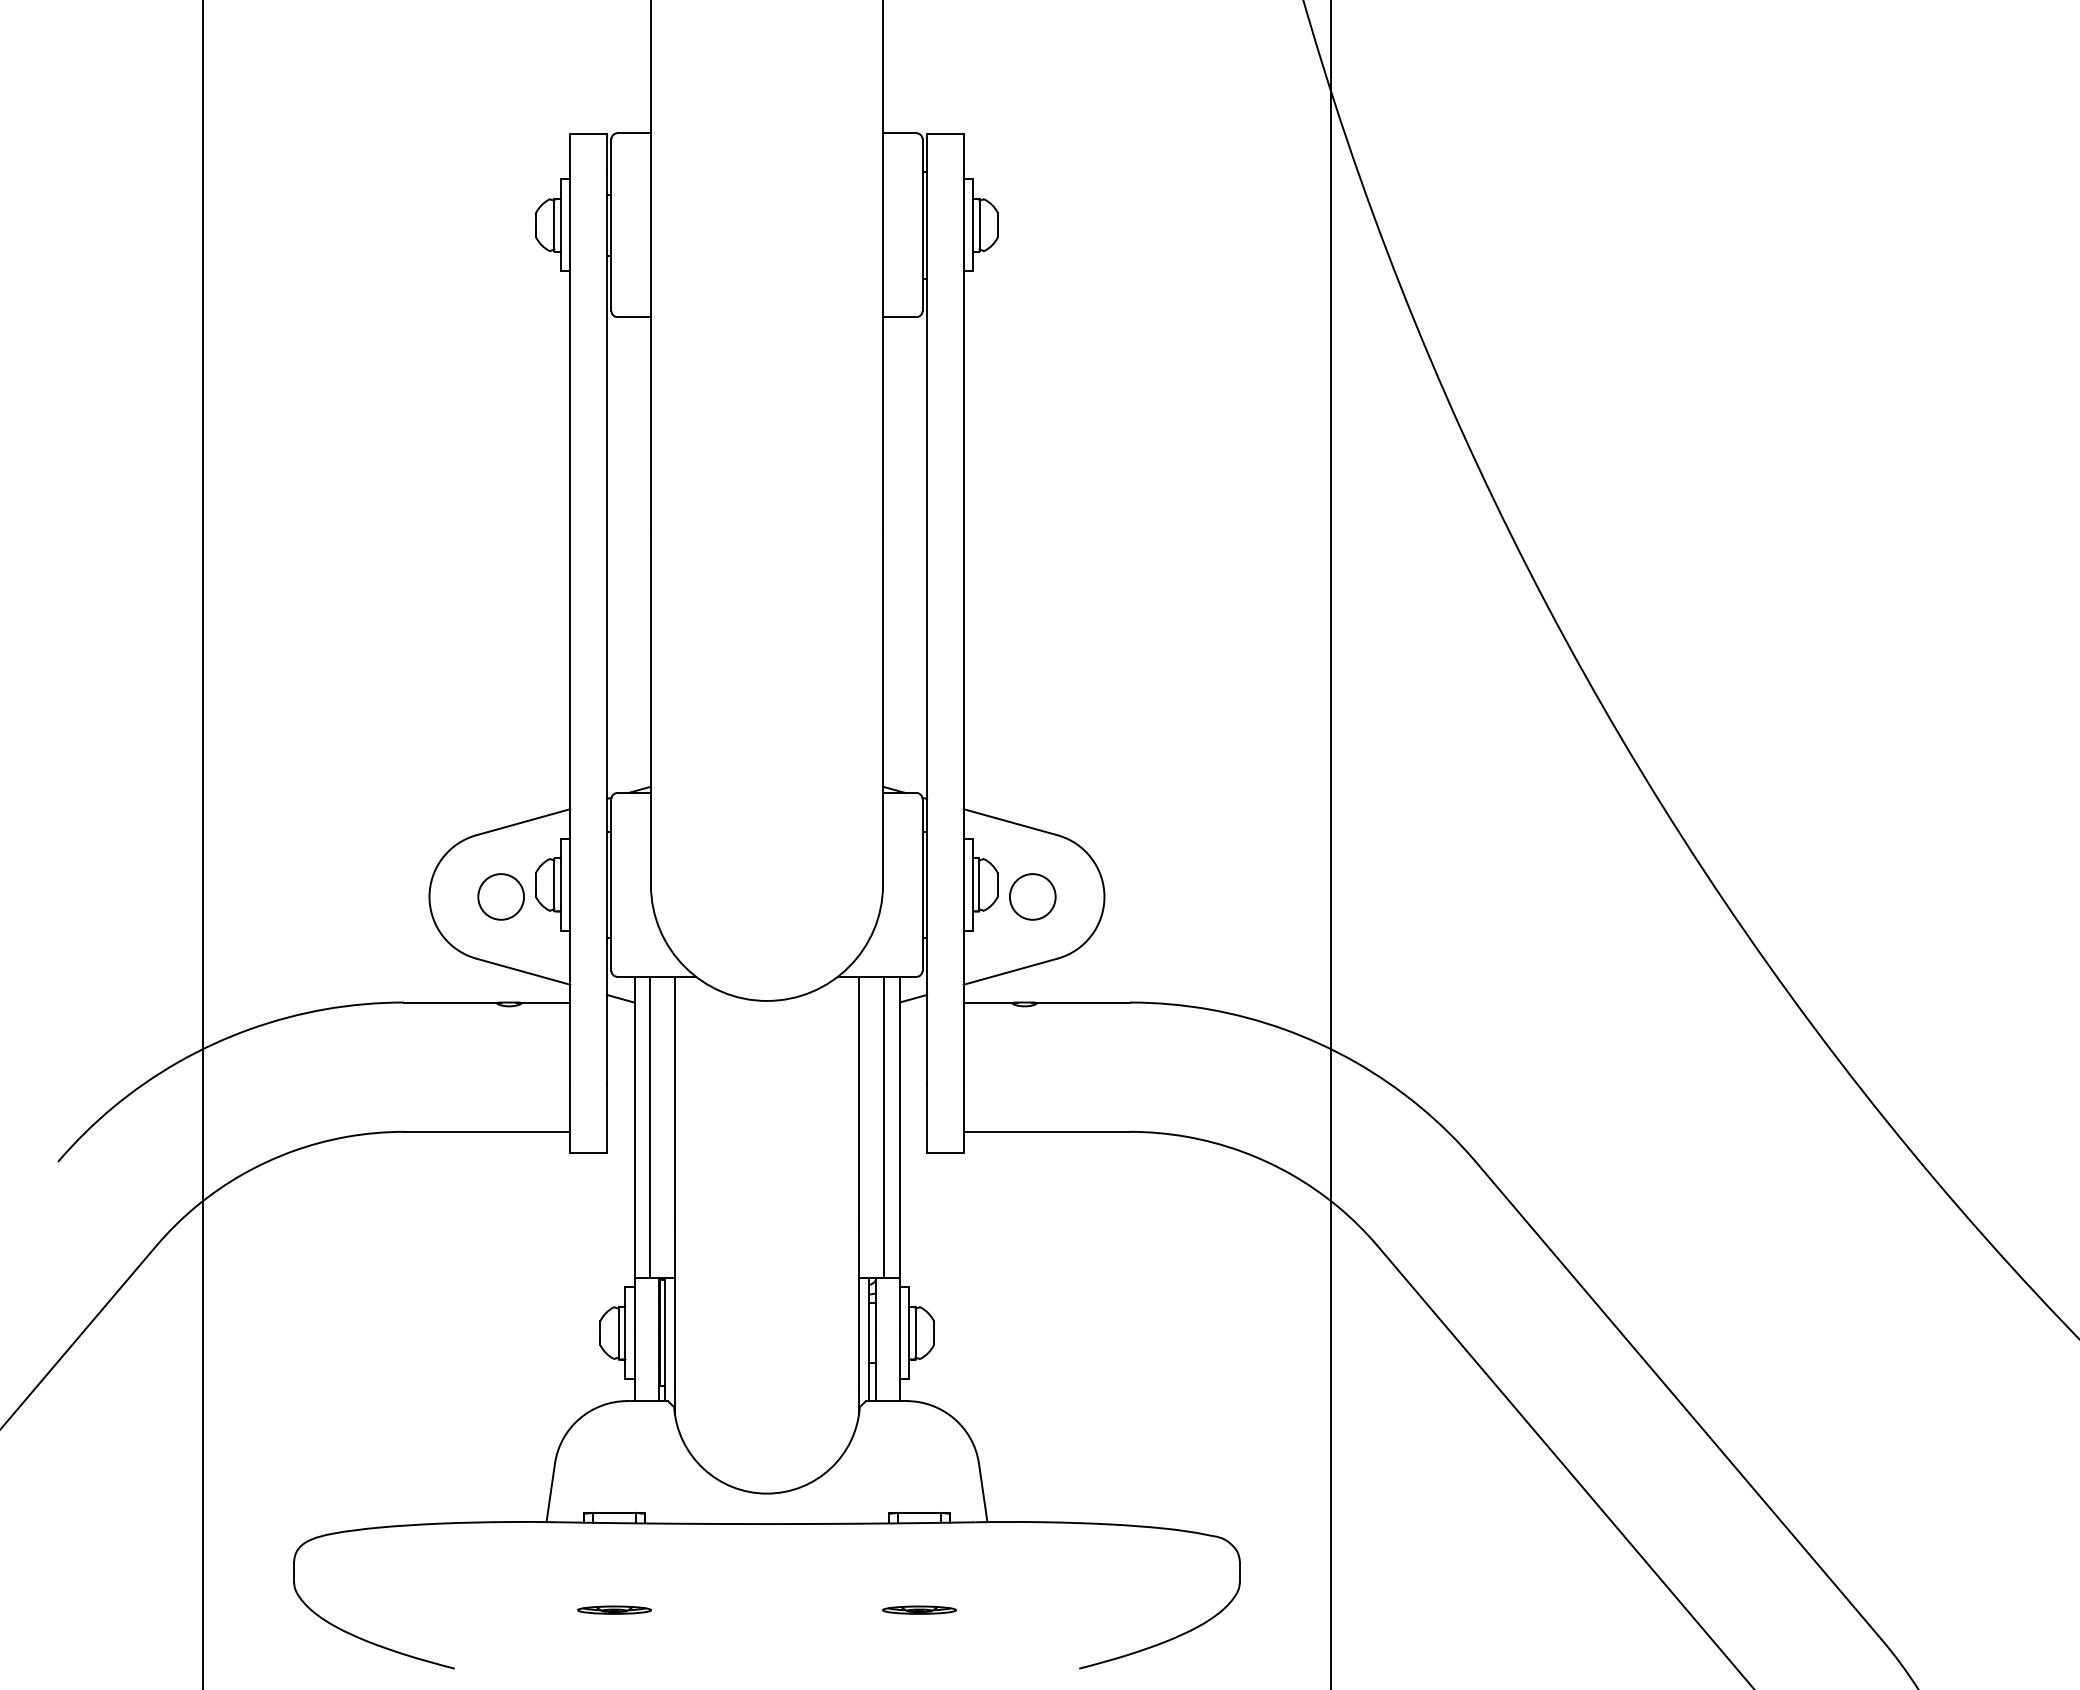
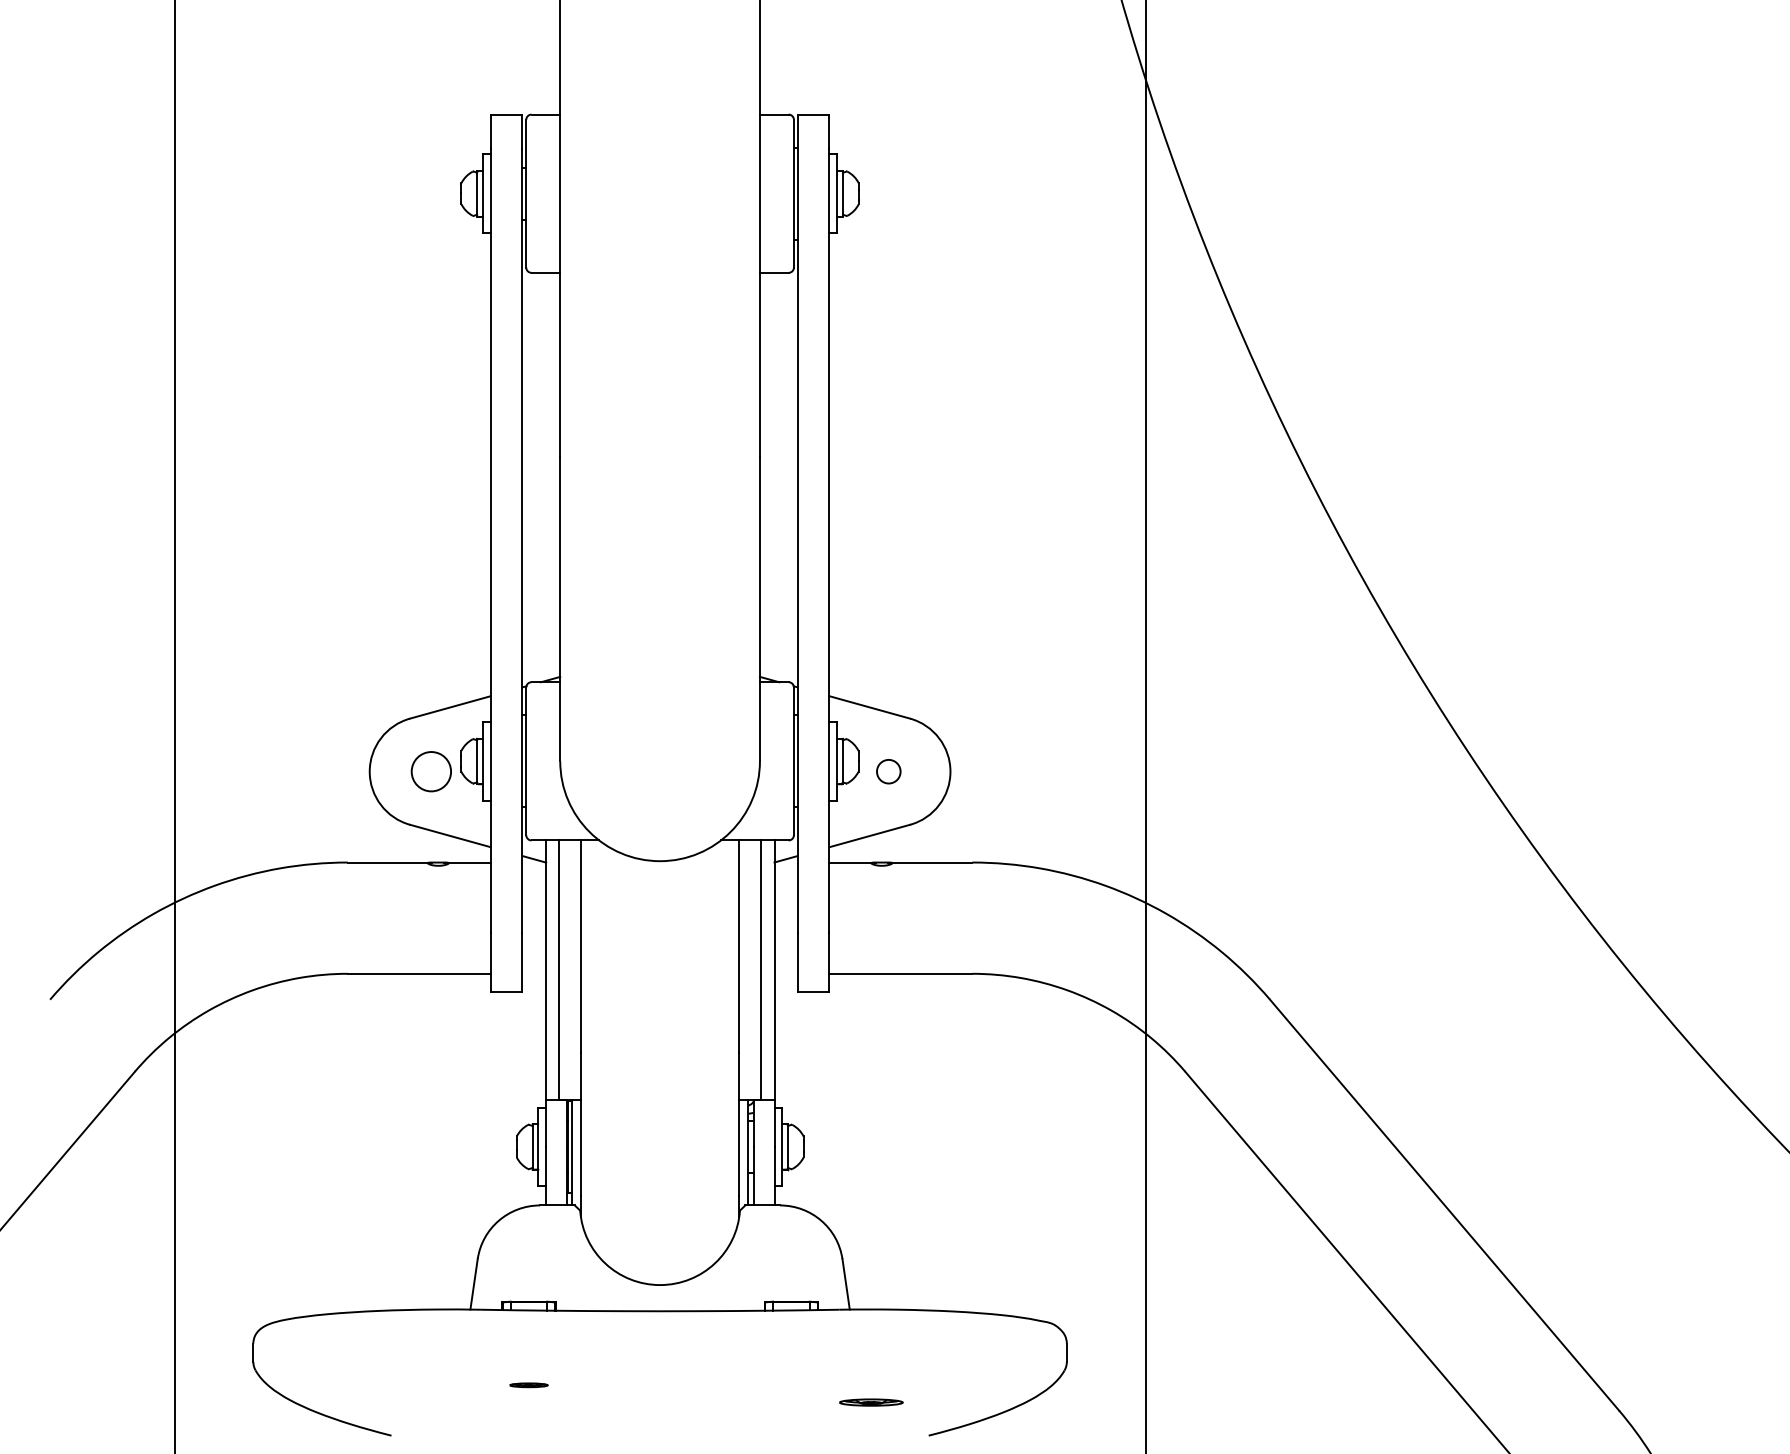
circle: (1032, 896) -> (888, 771), size x0.6
part: (614, 1609) -> (528, 1384), size x0.6
part: (919, 1609) -> (871, 1401), moved

